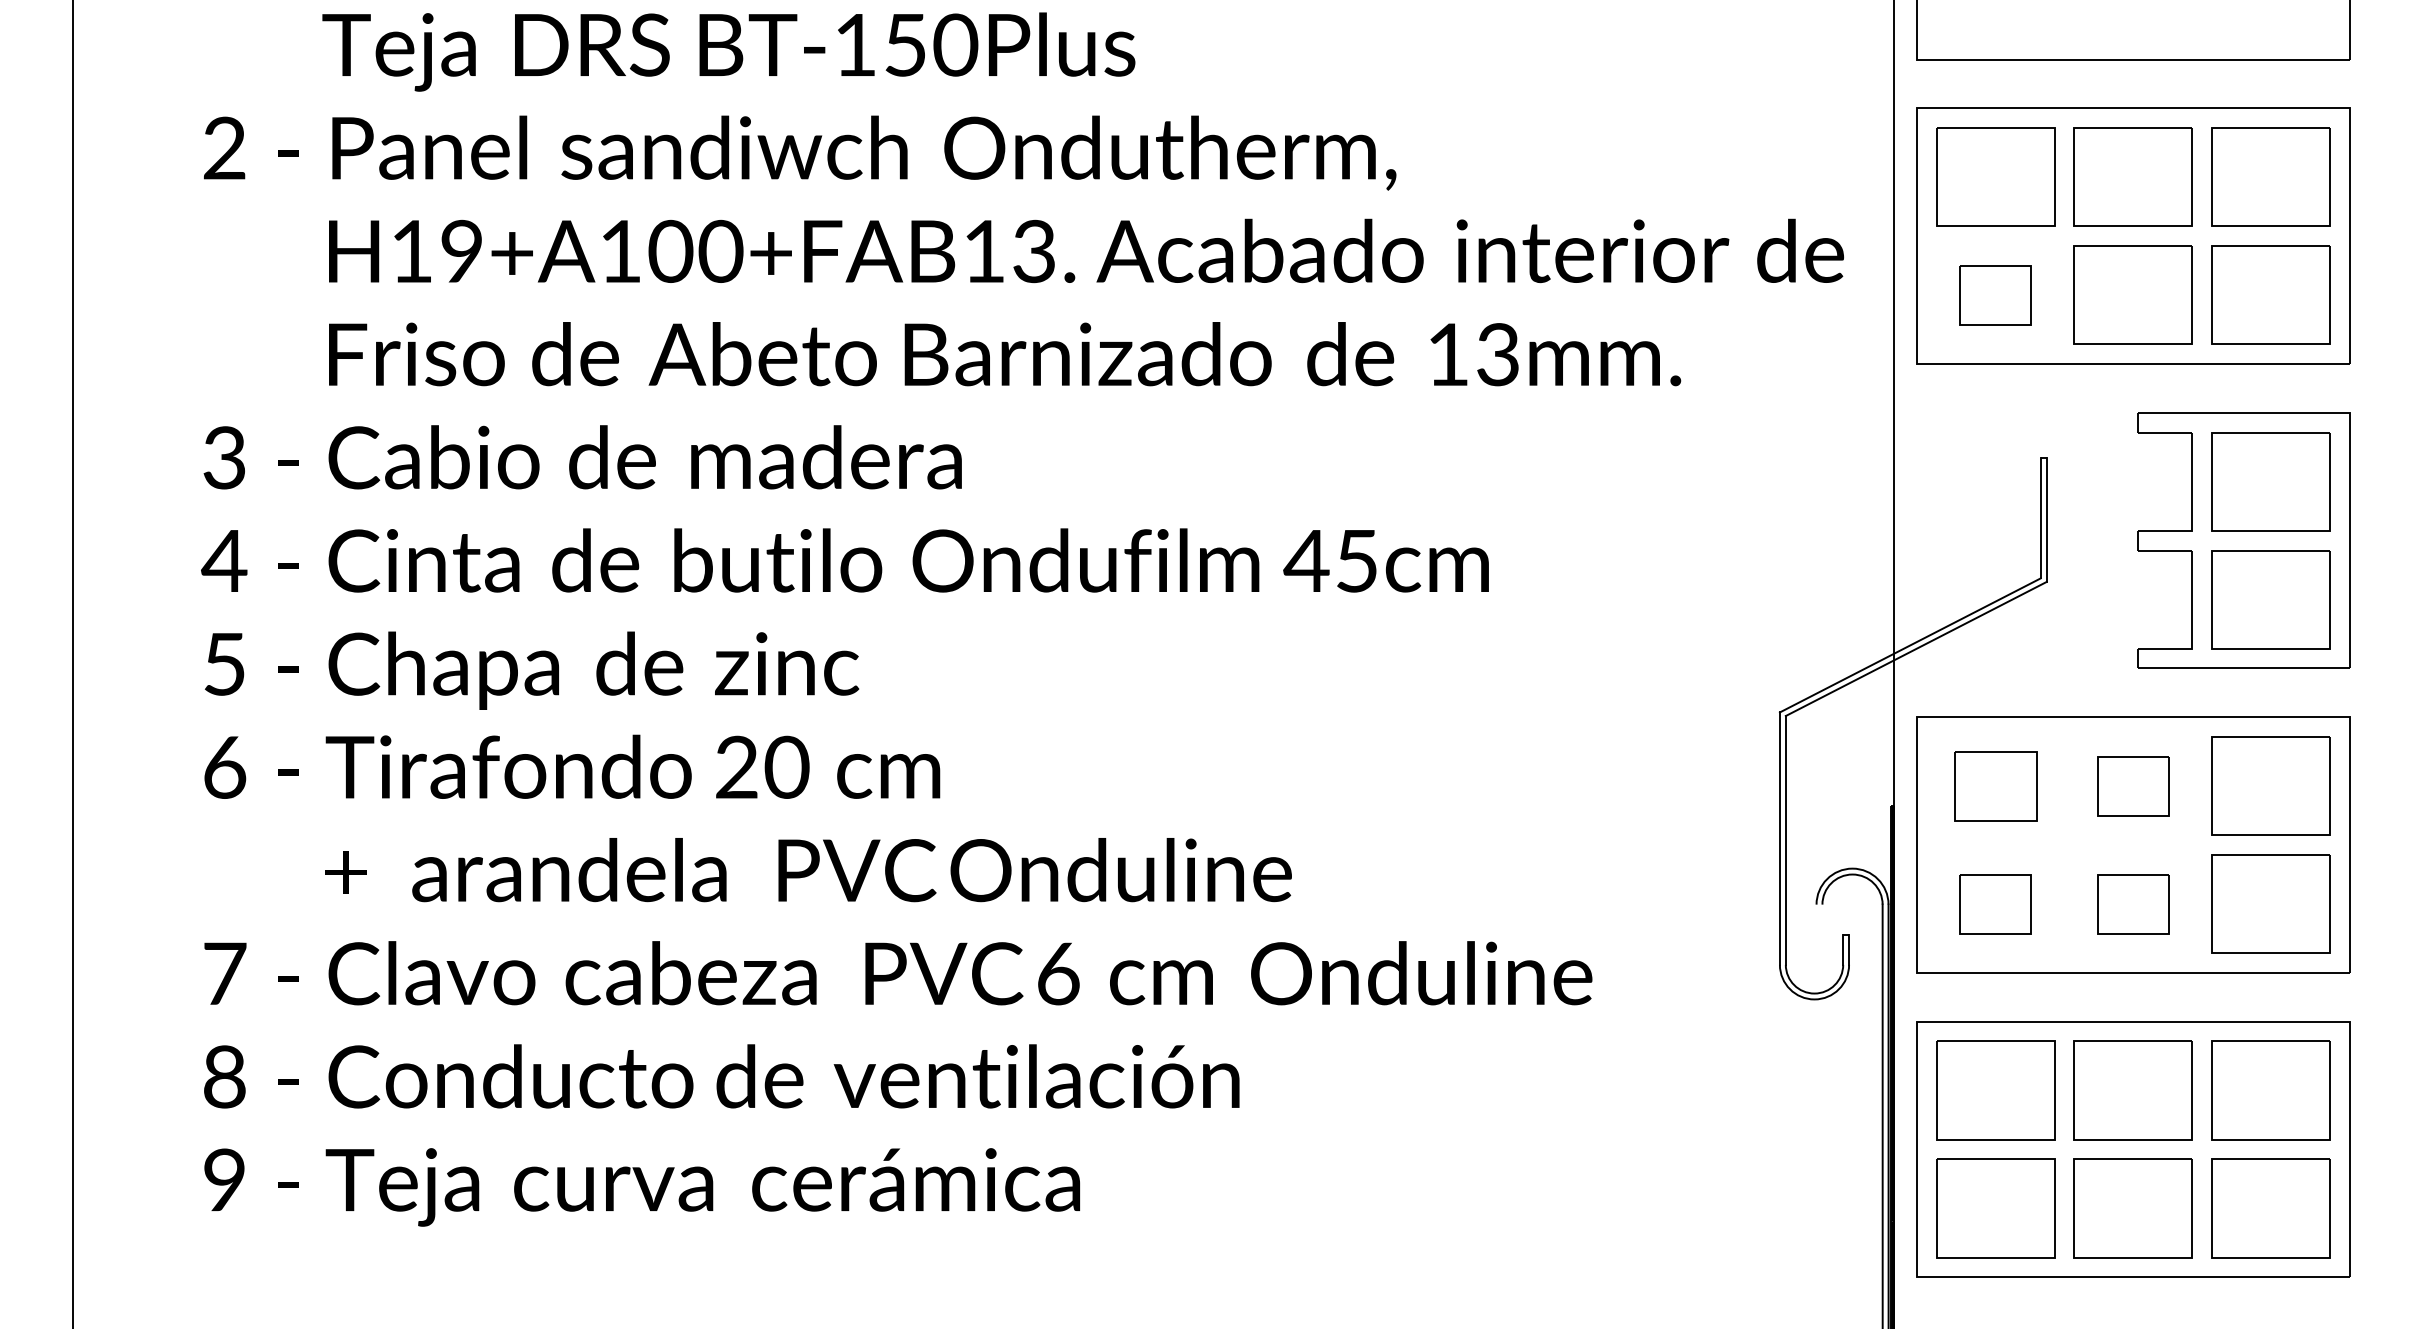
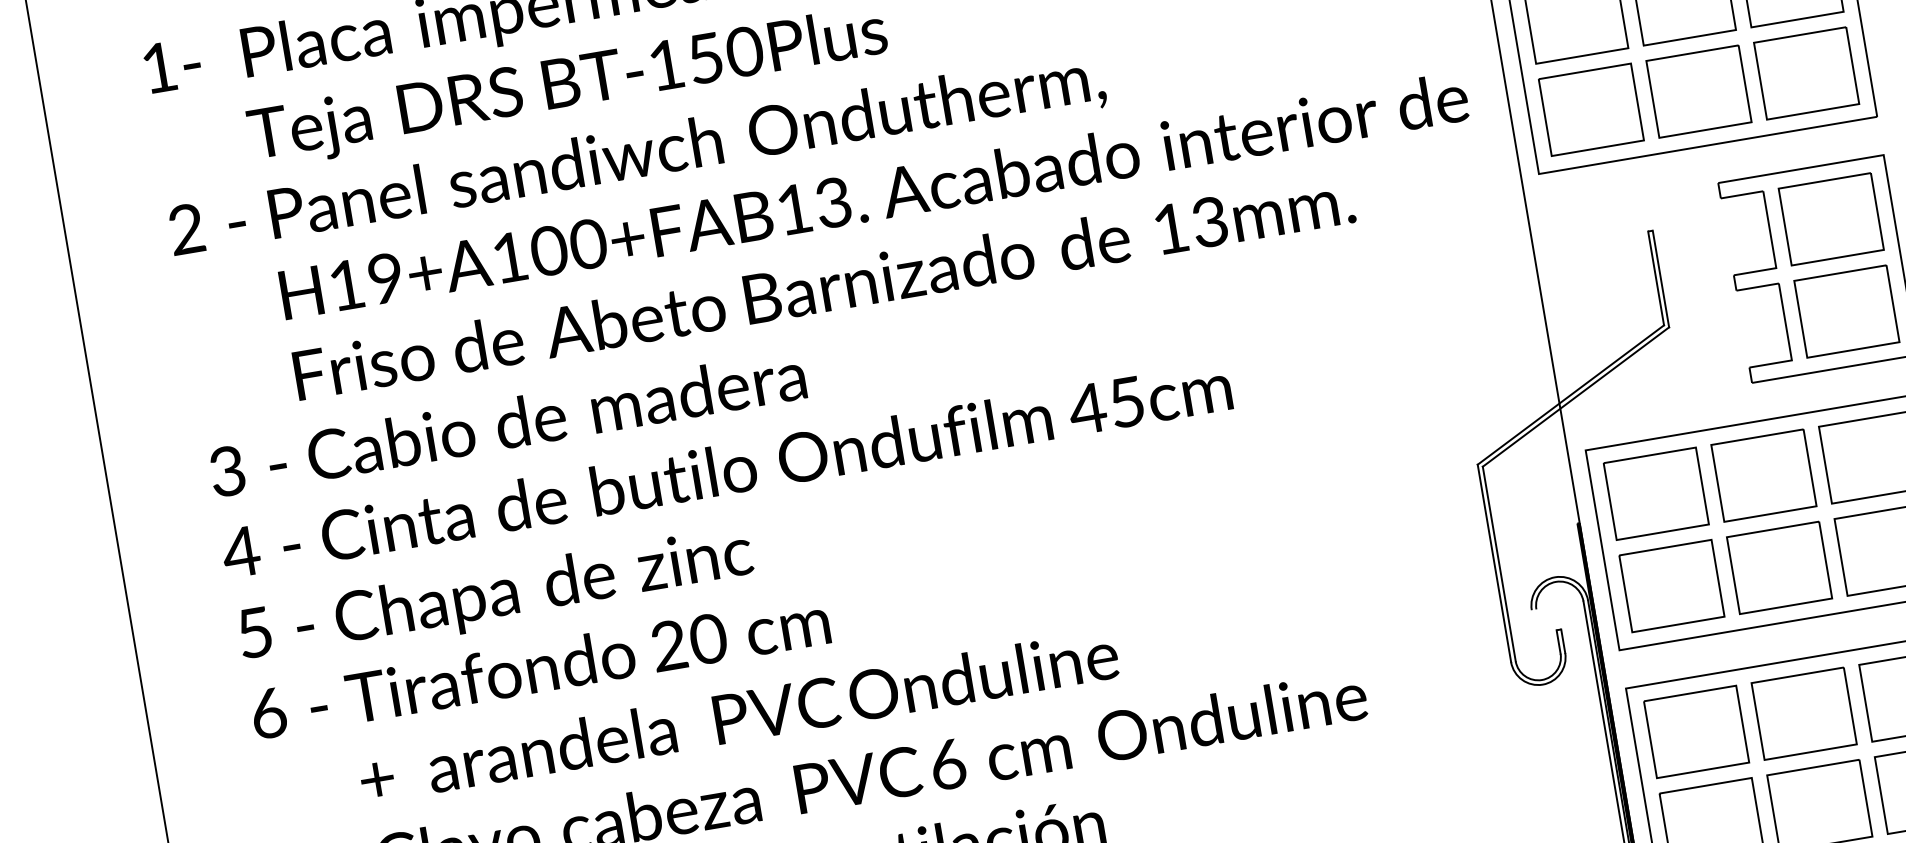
part: (1995, 294) -> (1591, 109), size x1.67
part: (1995, 785) -> (1656, 493), size x1.43
part: (2132, 785) -> (1763, 475), size x1.67
part: (1995, 903) -> (1671, 585), size x1.67
part: (2132, 903) -> (1778, 567), size x1.67

